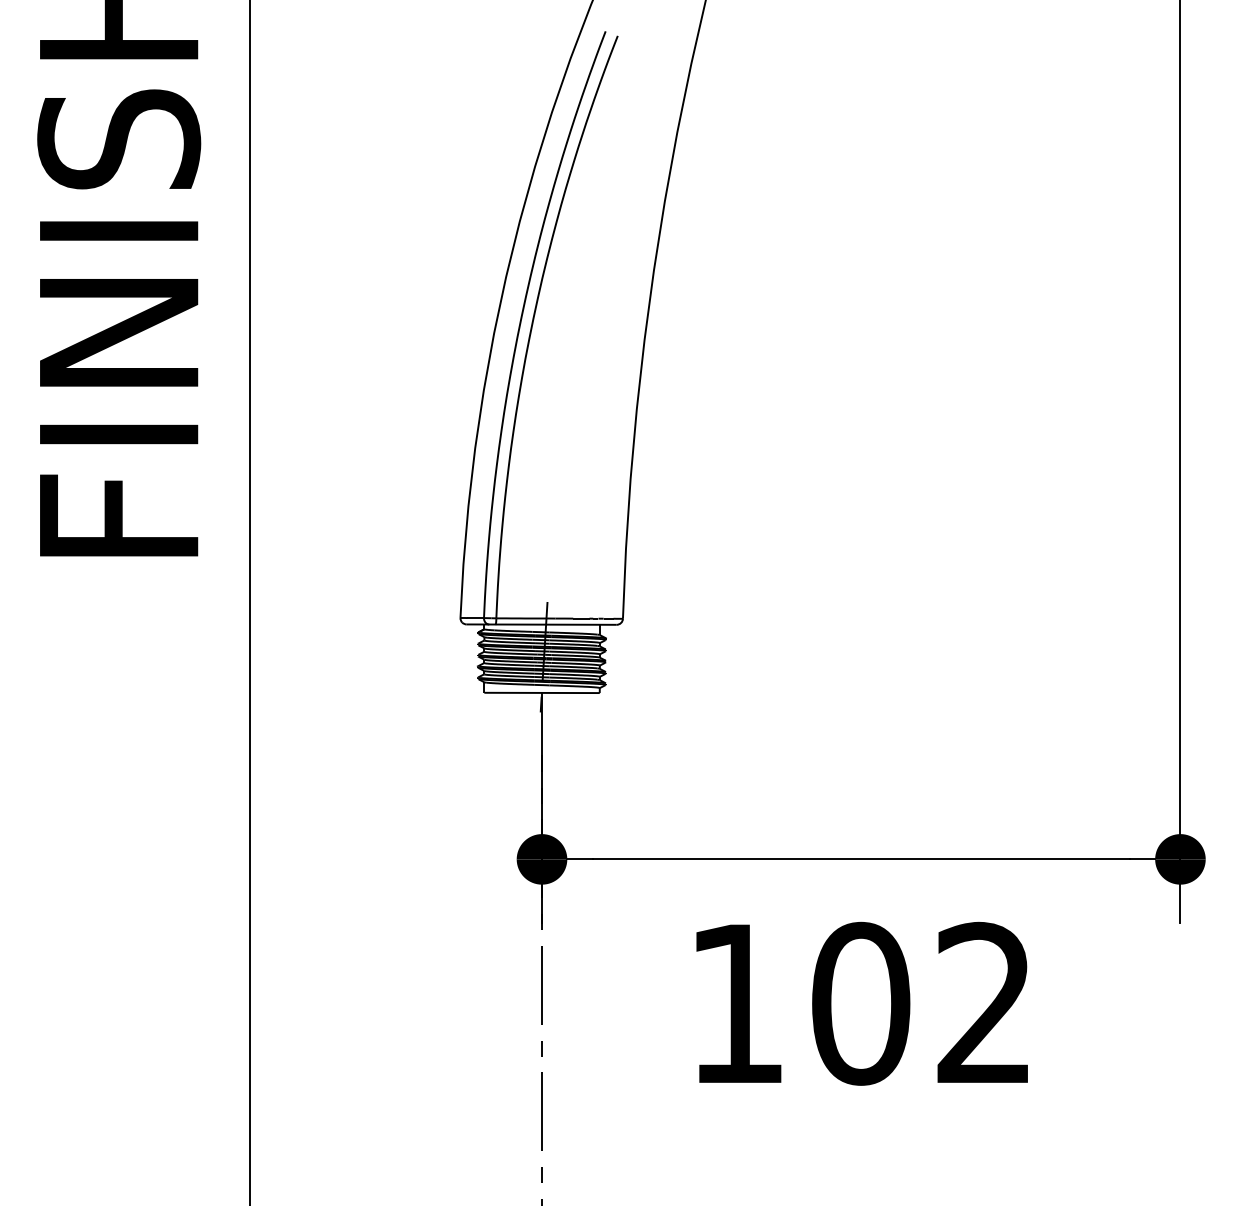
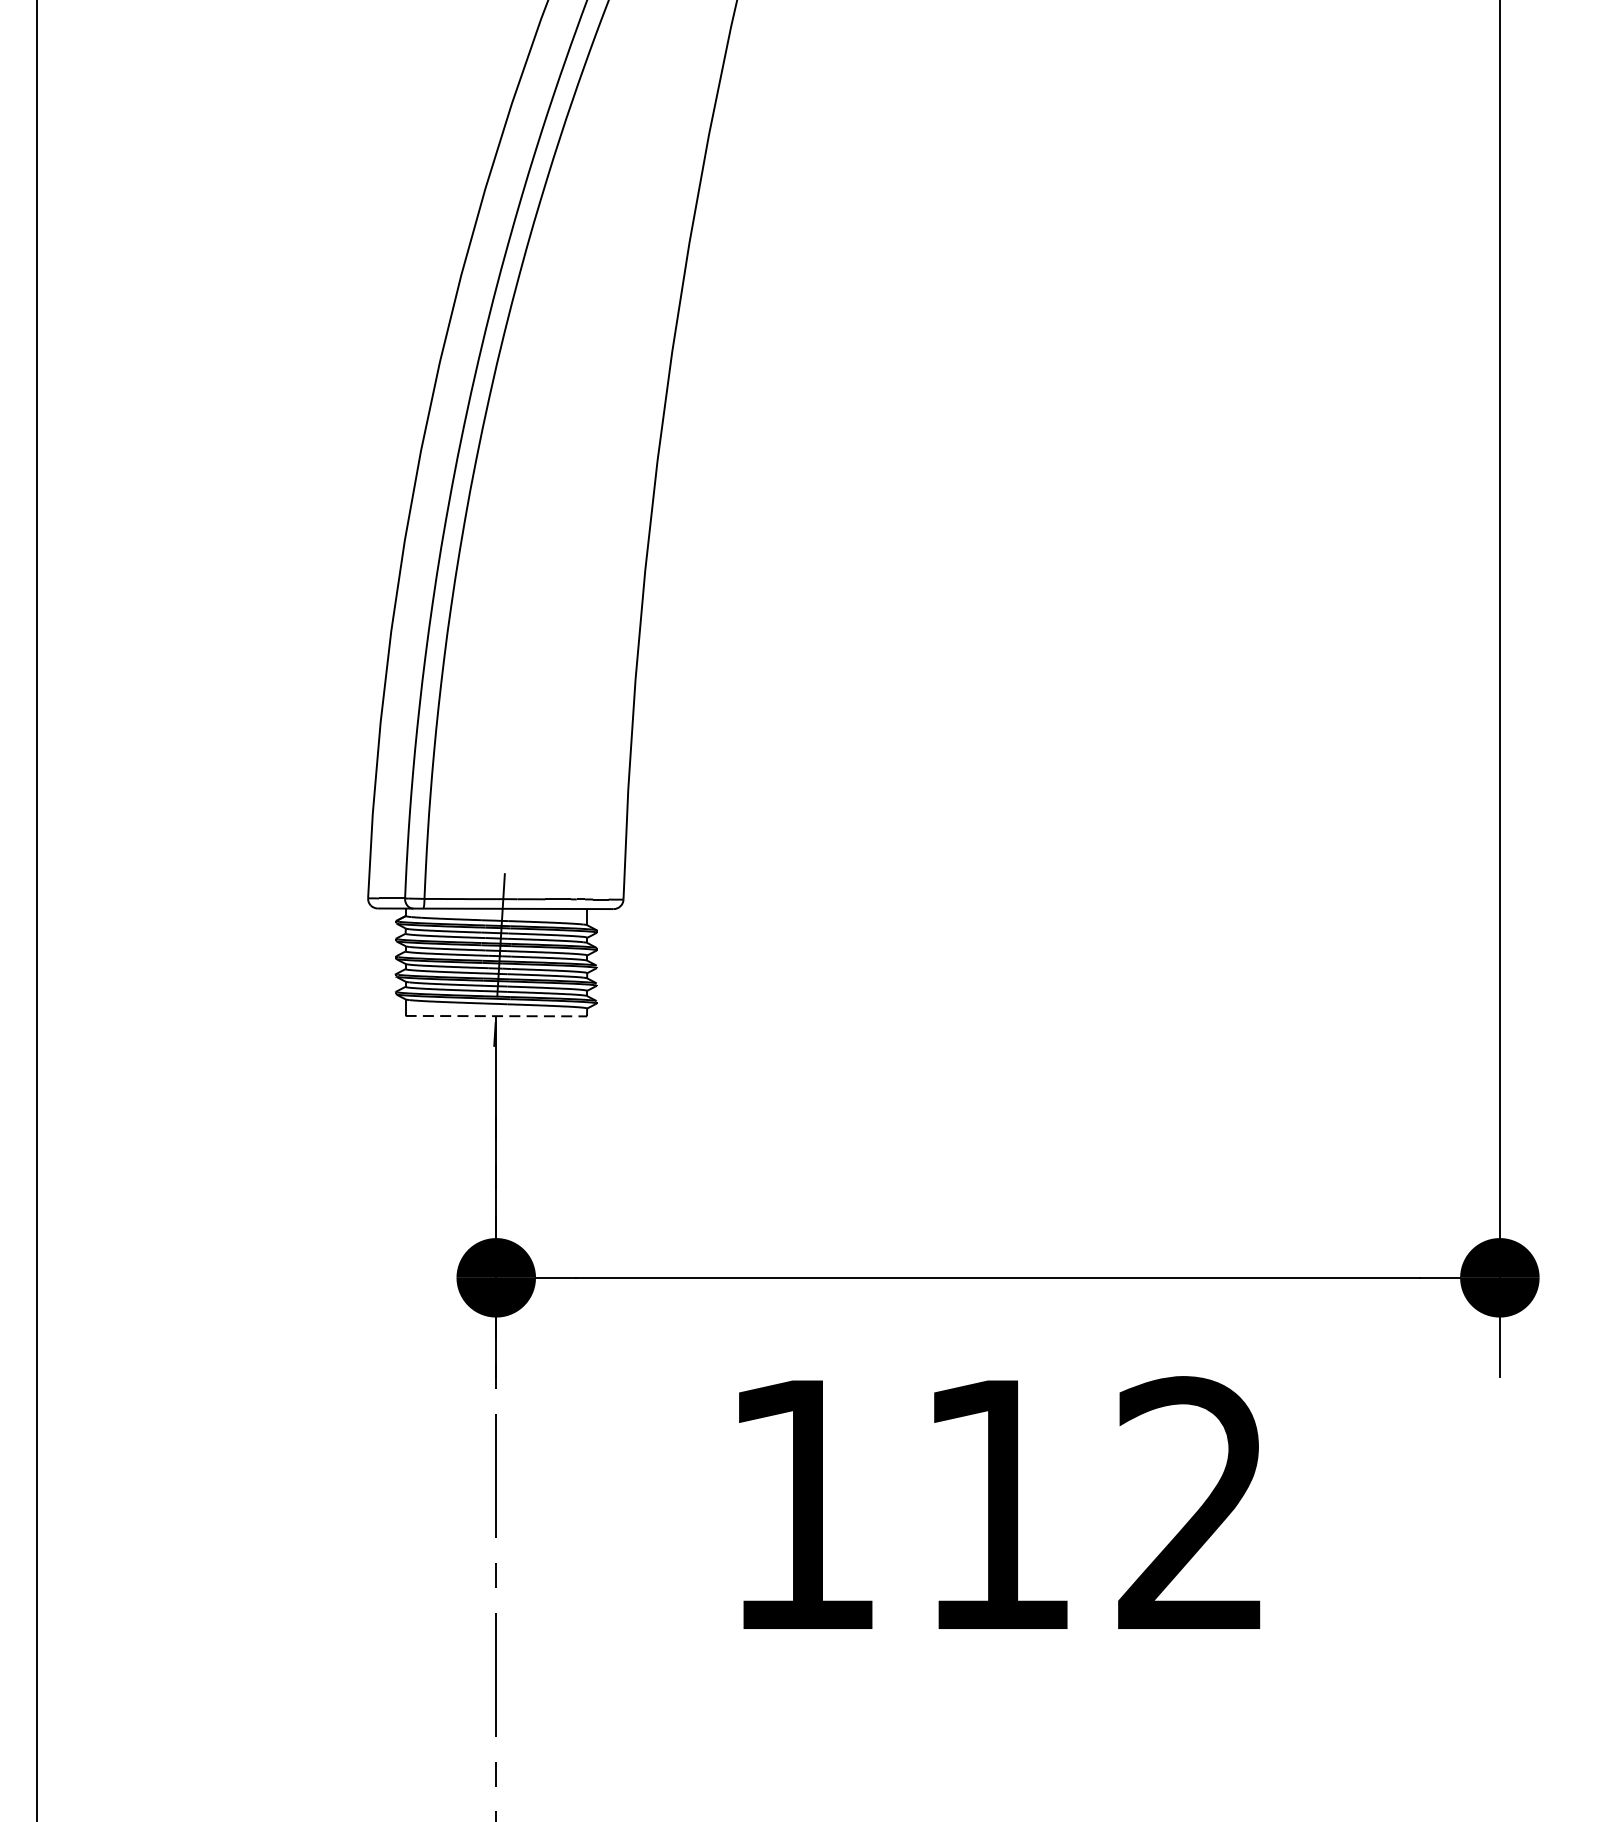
line: (542, 692) -> (497, 1015), solid -> dashed
text: (861, 1003) -> (998, 1504), 102 -> 112

